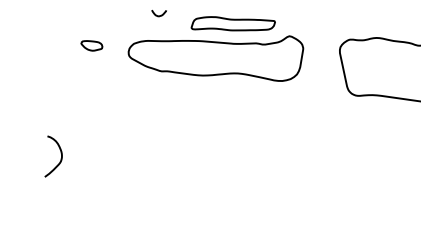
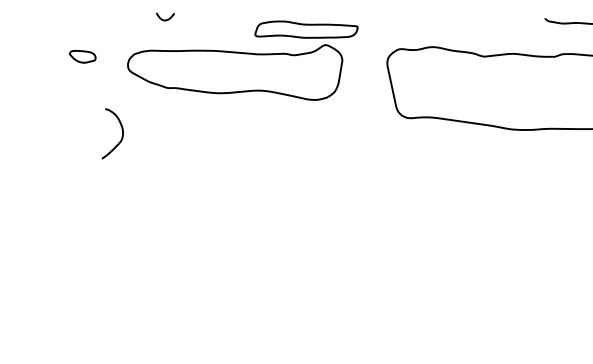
part: (233, 23) -> (306, 29), moved
curve: (60, 158) -> (121, 136), moved

